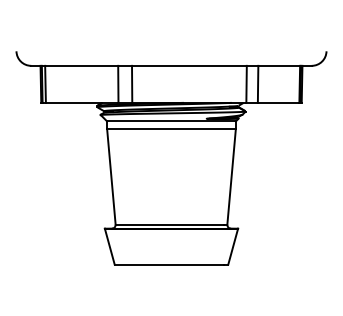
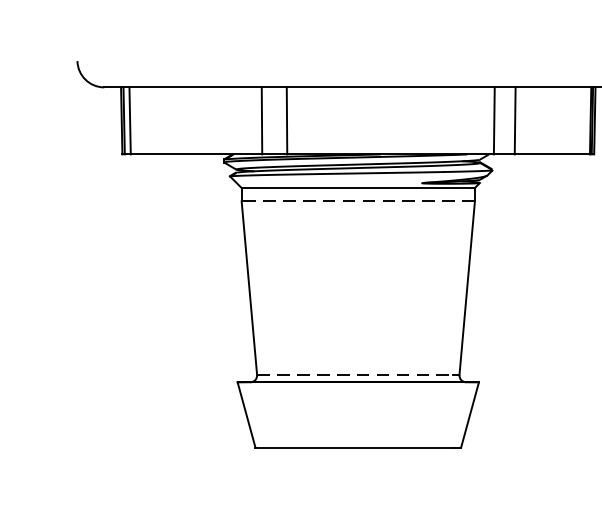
line: (171, 128) -> (358, 200), solid -> dashed
line: (169, 224) -> (354, 374), solid -> dashed

